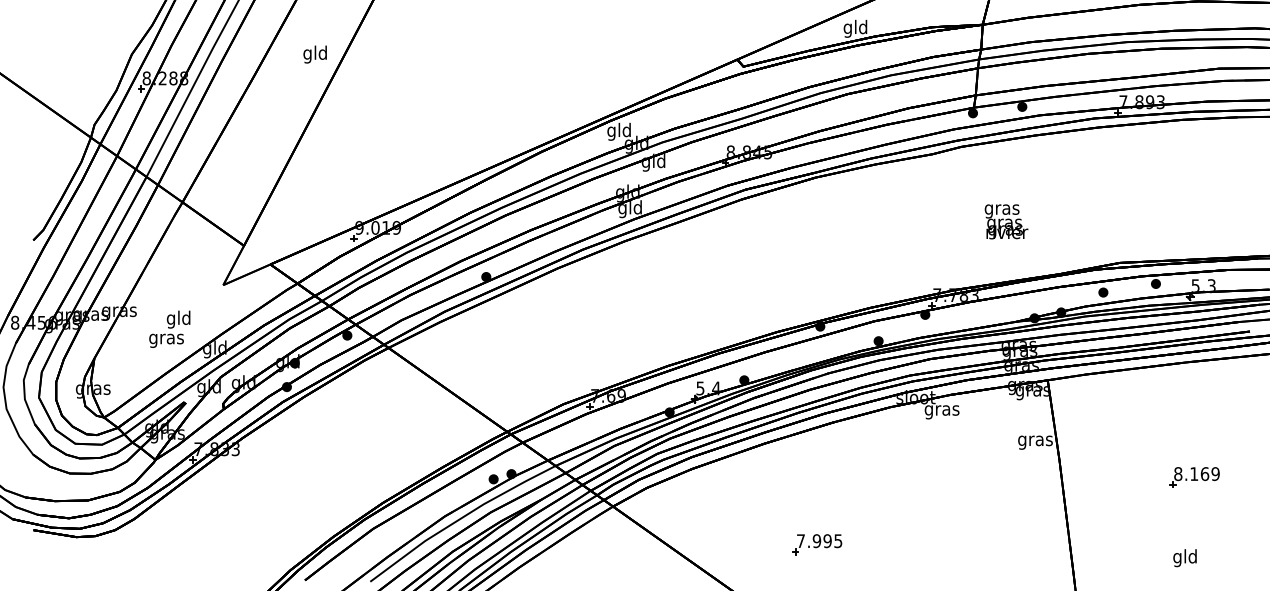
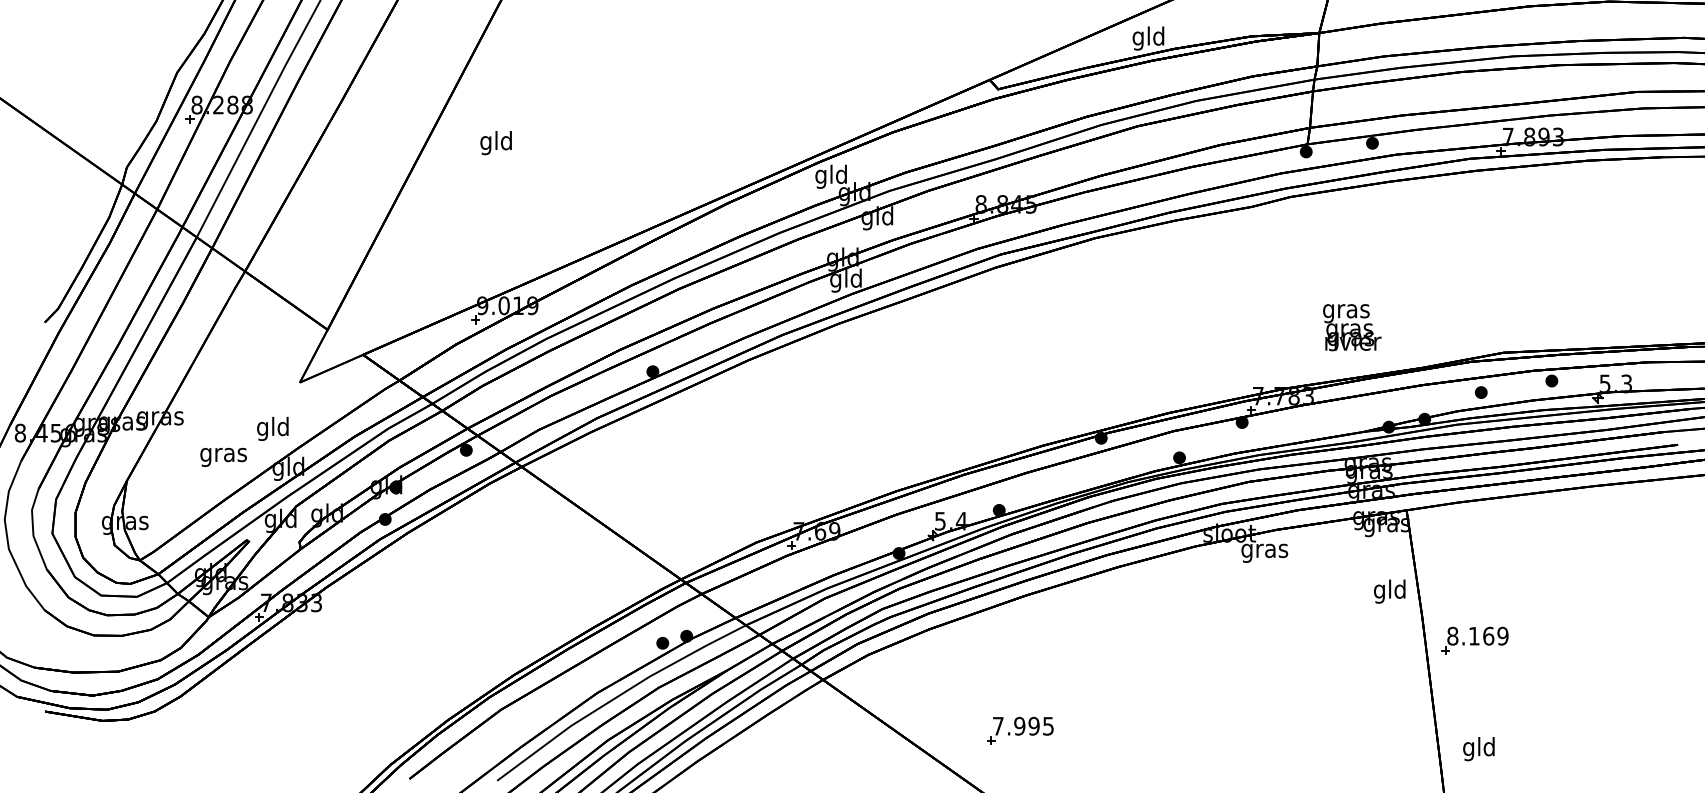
text: (314, 54) -> (495, 143), moved
text: (1006, 221) -> (1352, 327), moved
text: (178, 319) -> (272, 428), moved
text: (1035, 440) -> (1389, 591), gras -> gld
part: (1194, 477) -> (1474, 640), moved
part: (817, 544) -> (1020, 730), moved
text: (1184, 558) -> (1478, 749), moved

